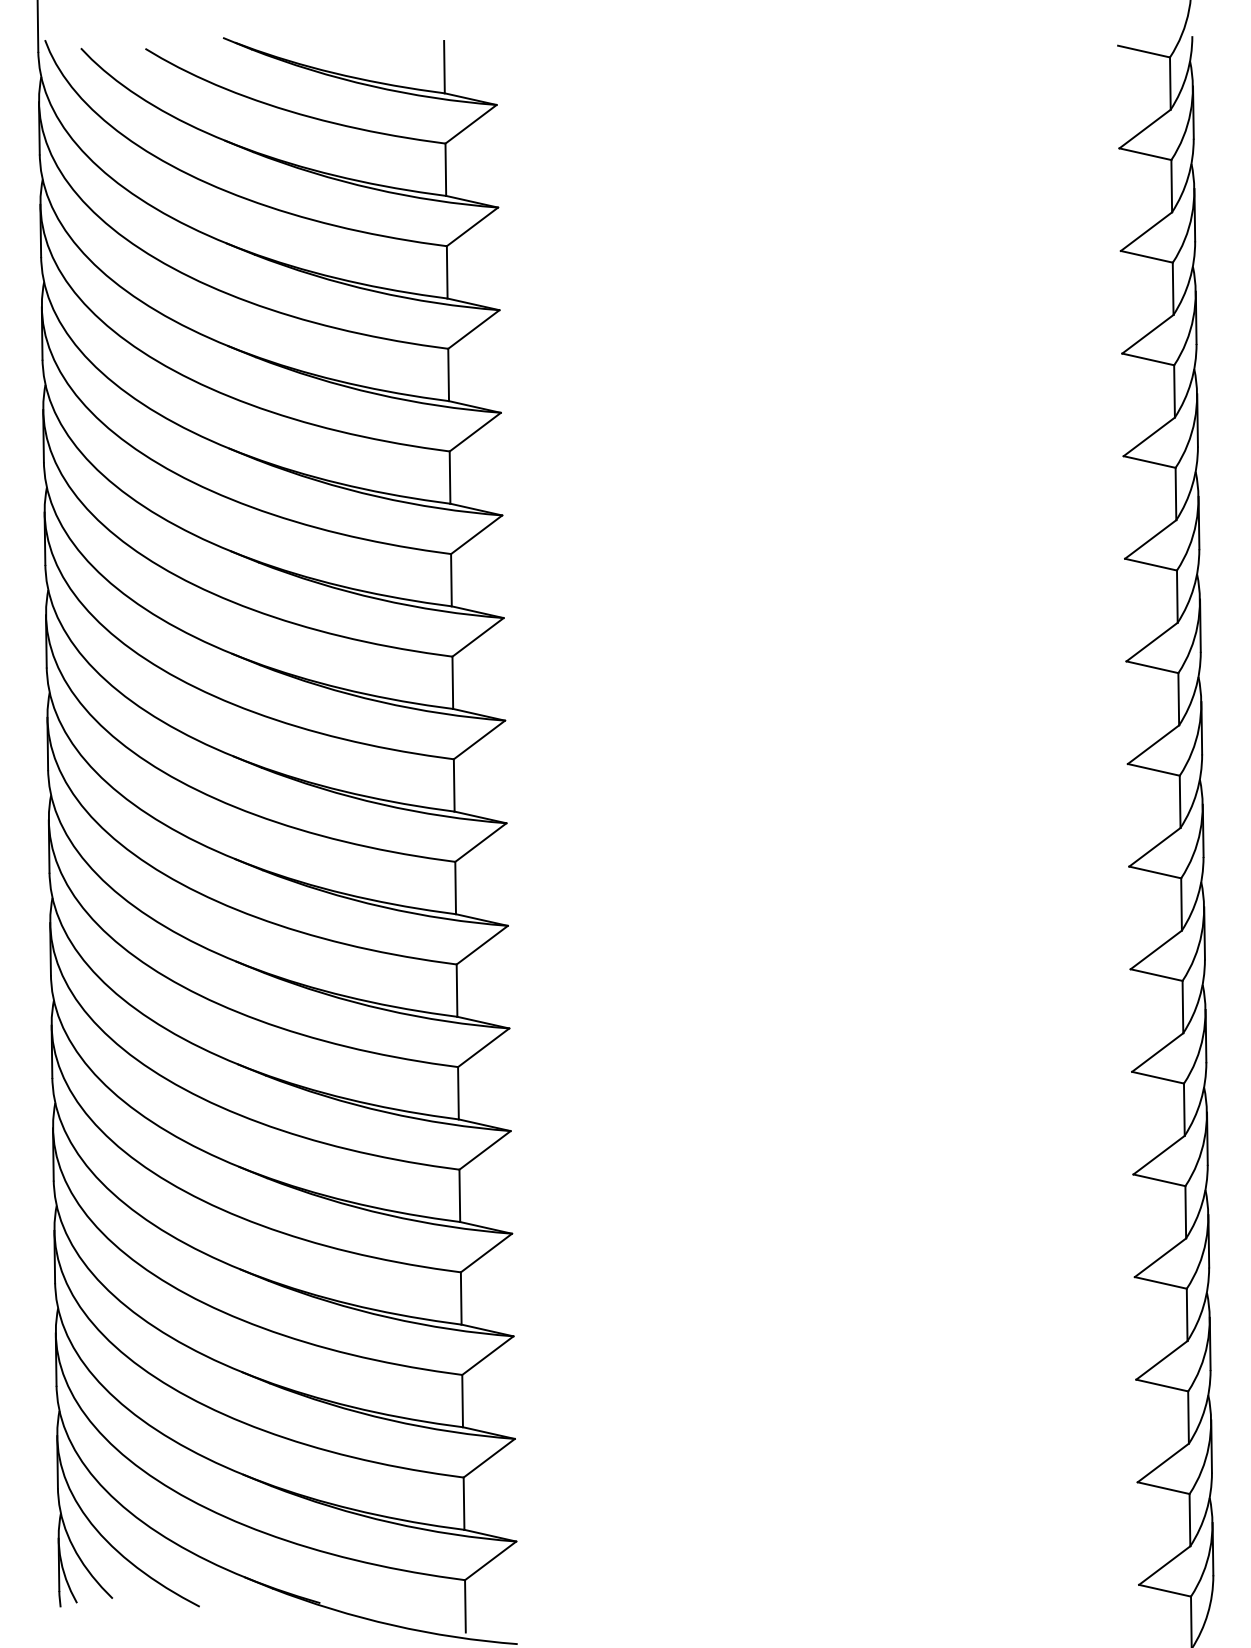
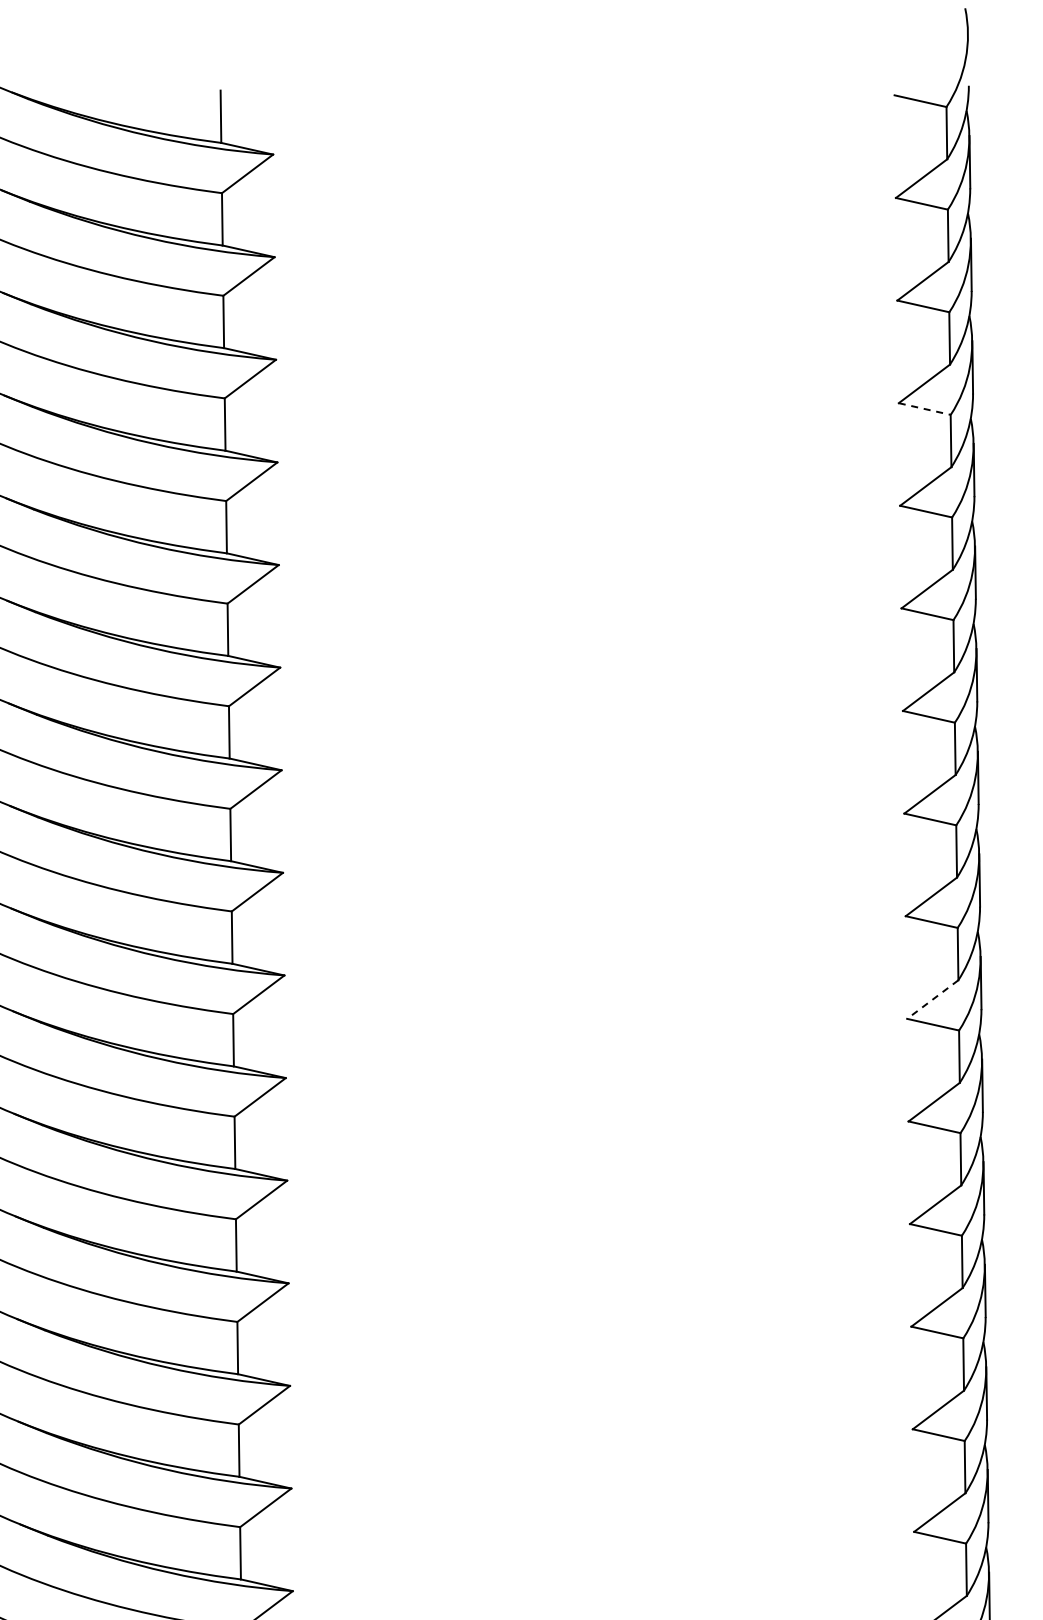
line: (1148, 359) -> (925, 409), solid -> dashed
line: (1155, 950) -> (932, 1000), solid -> dashed

